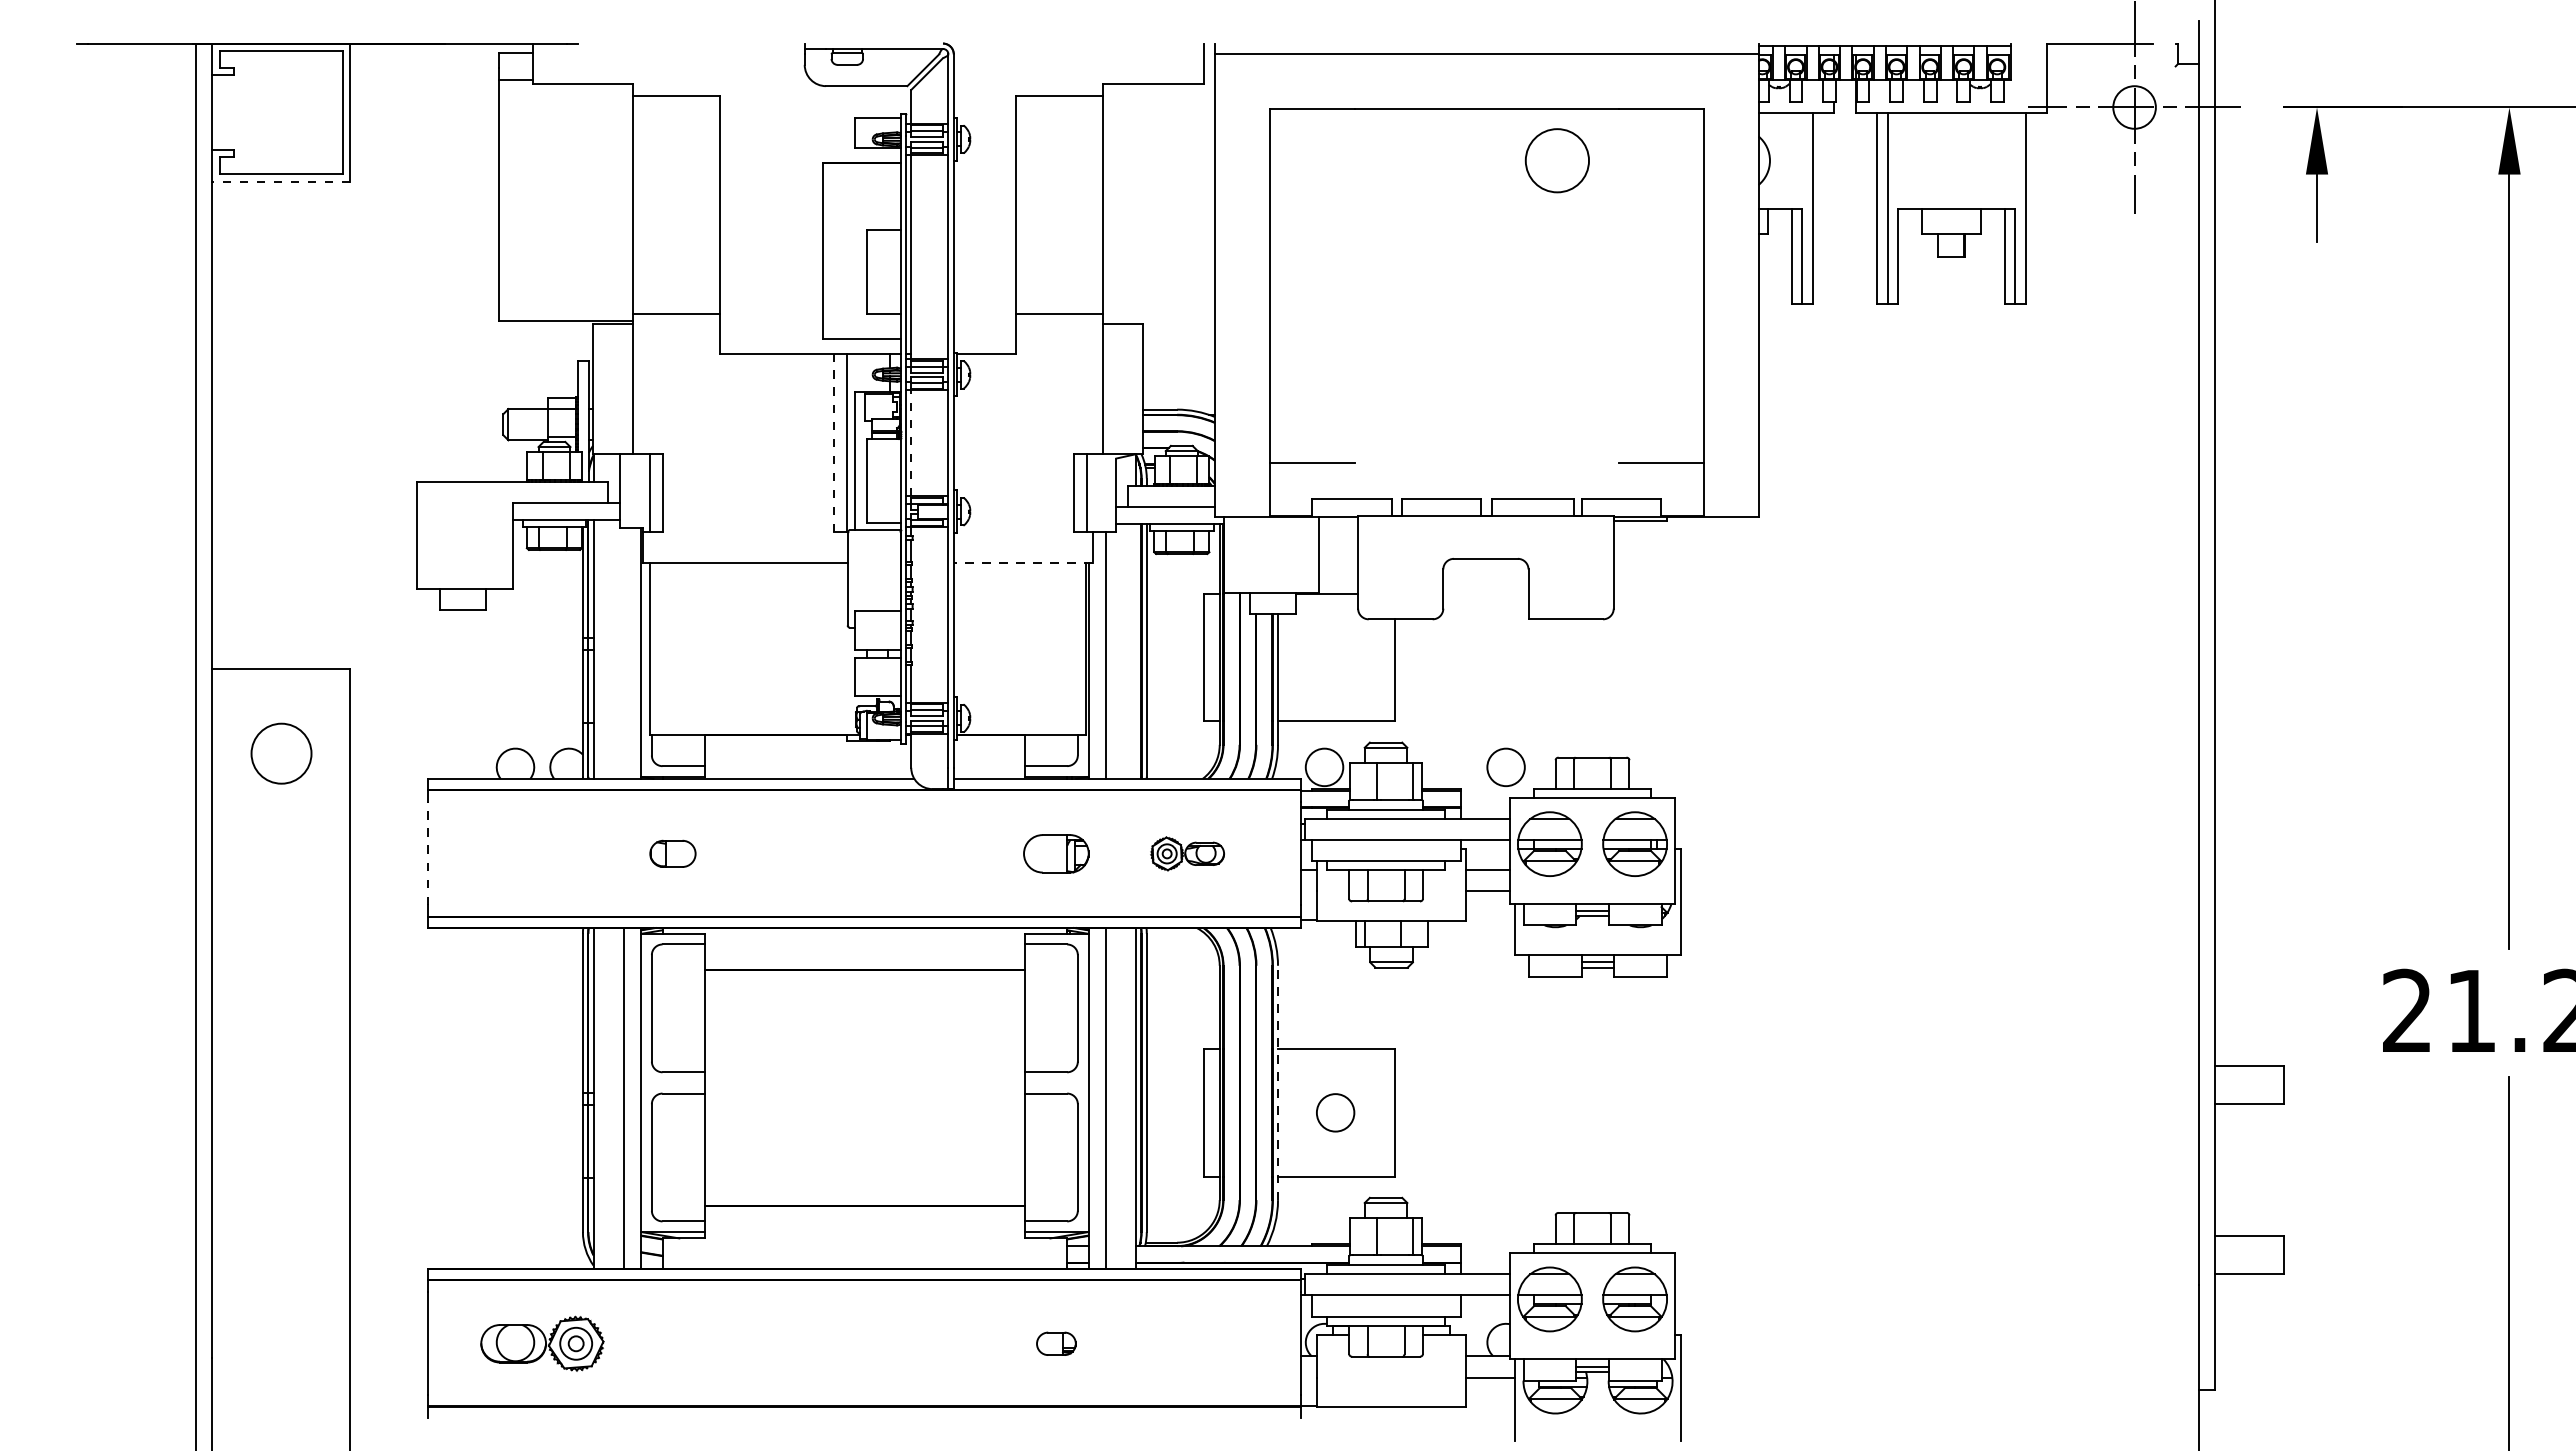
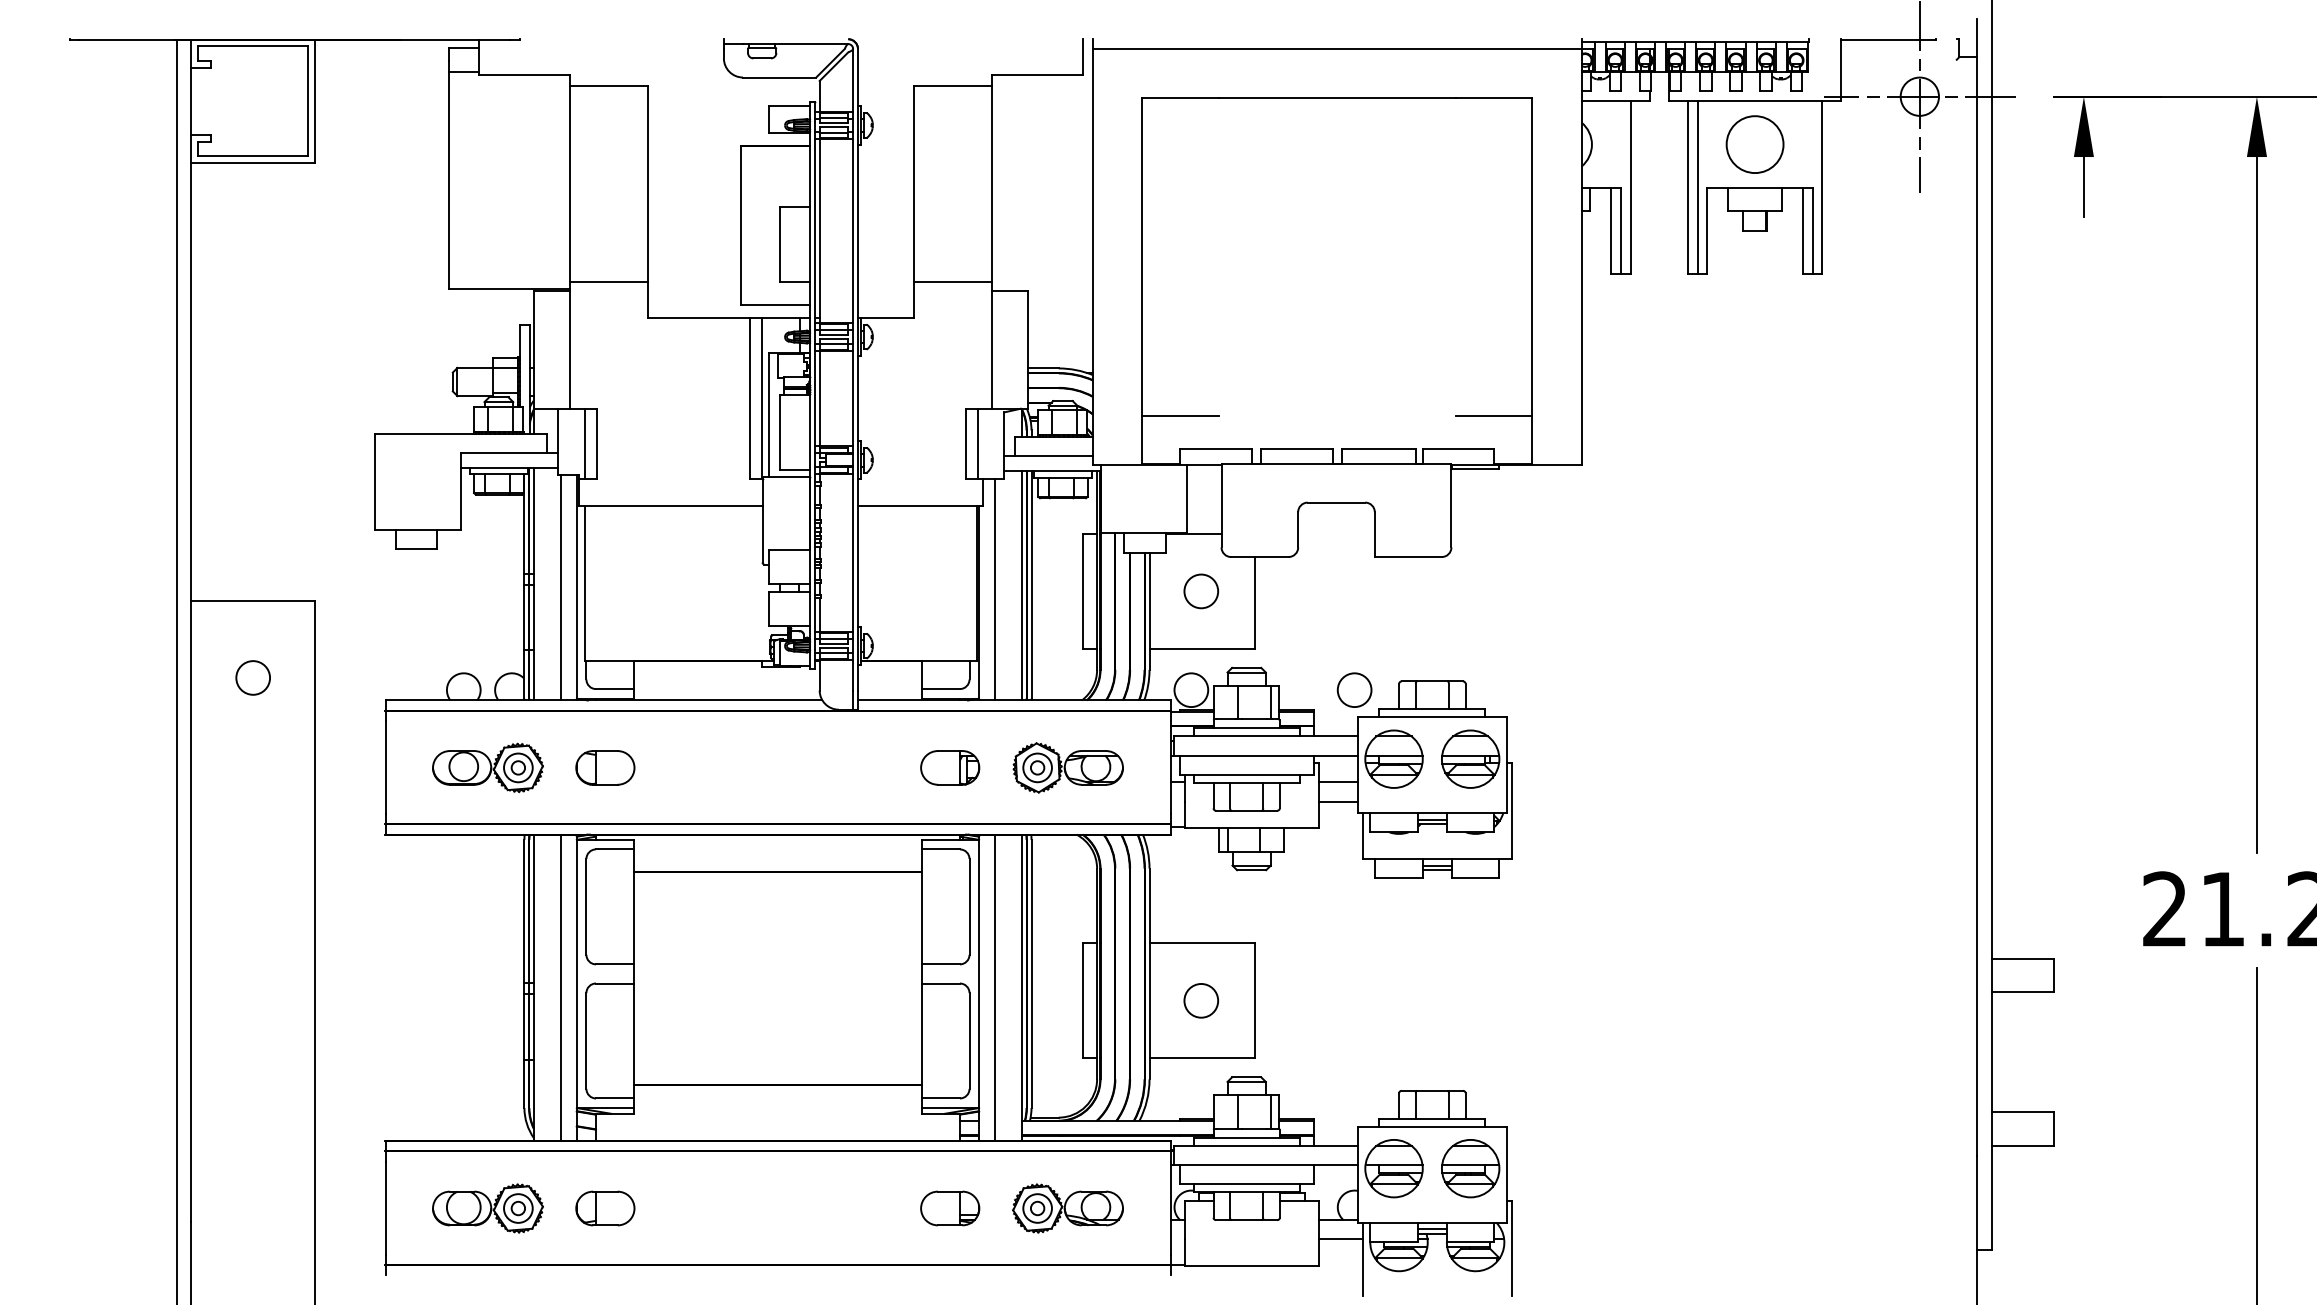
circle: (1556, 160) -> (1754, 144), moved
line: (280, 181) -> (252, 163), dashed -> solid
line: (833, 442) -> (749, 397), dashed -> solid
line: (911, 442) -> (819, 397), dashed -> solid
line: (1023, 562) -> (920, 505), dashed -> solid
line: (1136, 650) -> (1022, 585), added
line: (623, 653) -> (560, 587), added
circle: (1335, 657) -> (1201, 591), added
circle: (280, 753) -> (252, 677), size x0.62
line: (428, 853) -> (385, 767), dashed -> solid
part: (542, 853) -> (488, 767), added
part: (672, 853) -> (604, 767), size x1.43
part: (1187, 853) -> (1068, 767), size x1.67
line: (1278, 1082) -> (1149, 973), dashed -> solid
part: (672, 1343) -> (604, 1208), added
part: (1056, 1343) -> (950, 1208), size x1.67
part: (1187, 1343) -> (1068, 1208), added

